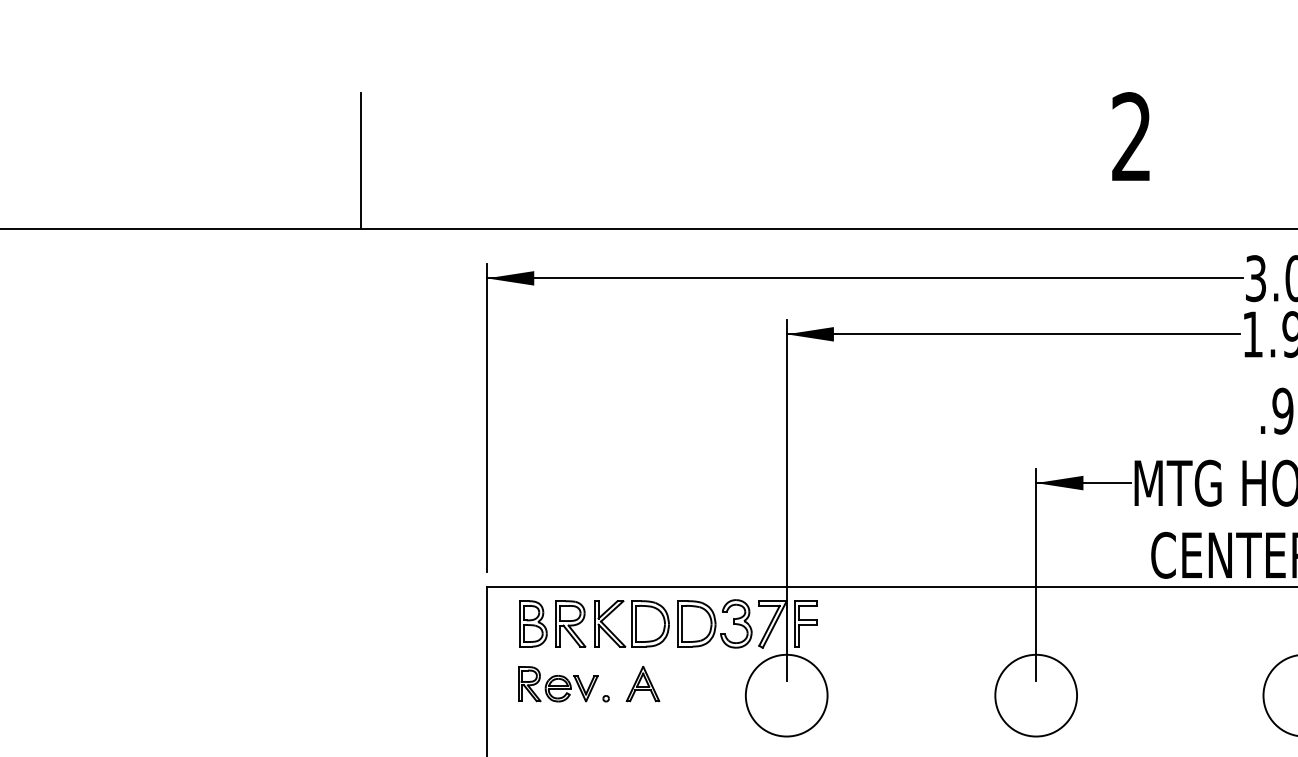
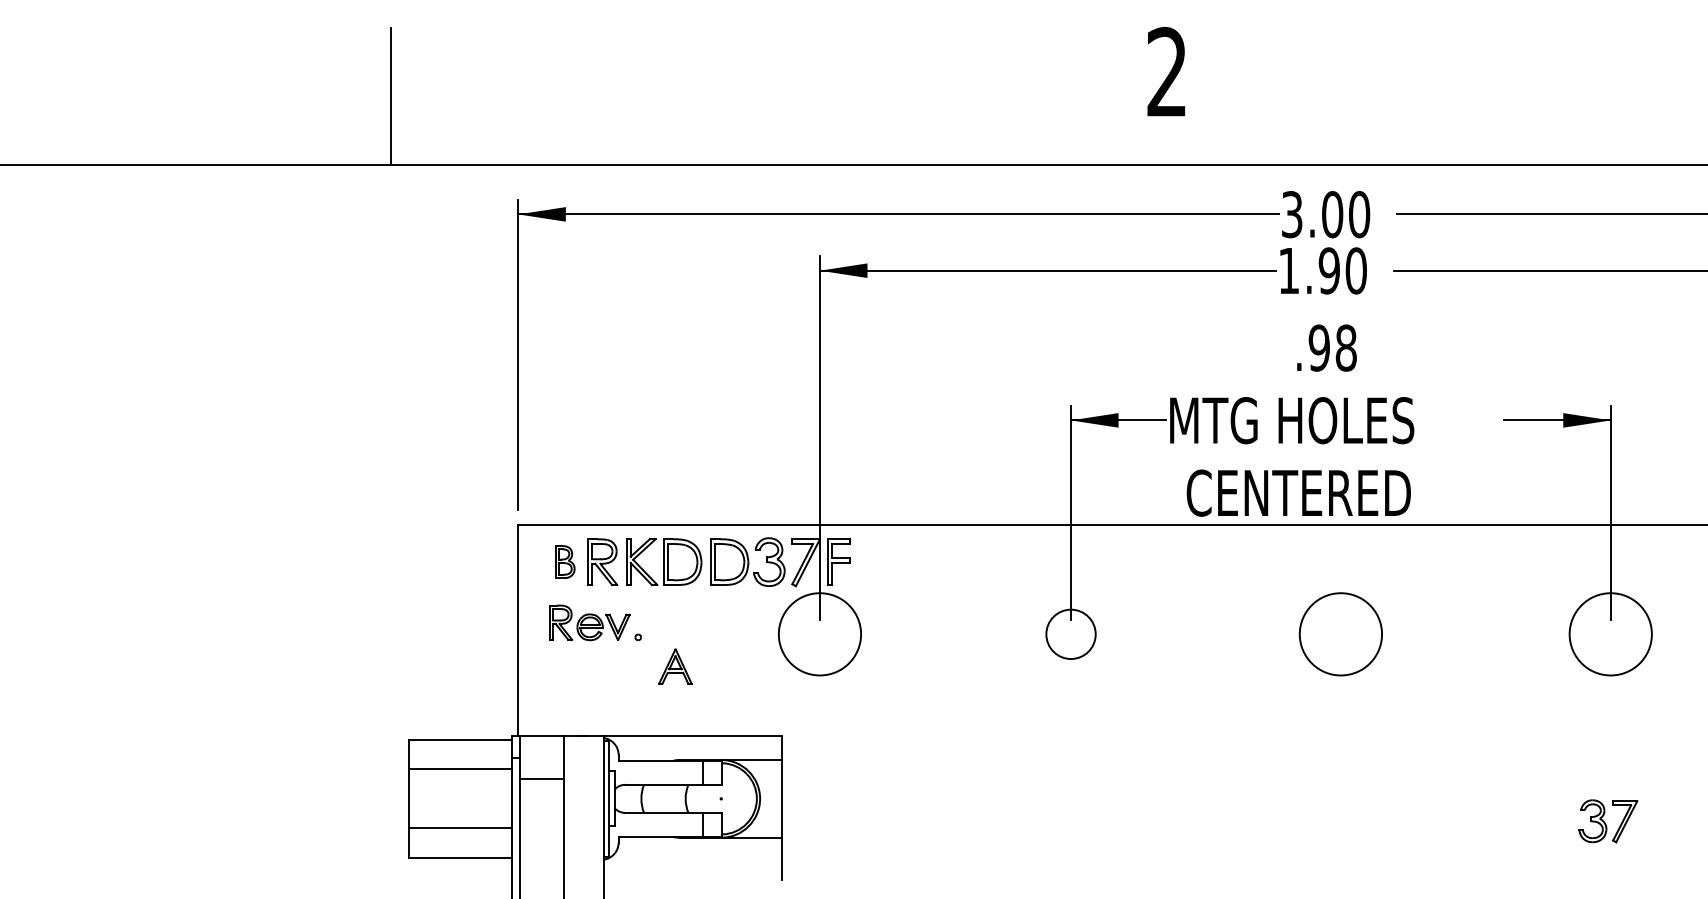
part: (533, 623) -> (565, 561), size x0.7
part: (643, 683) -> (675, 666), moved
circle: (1035, 695) -> (1070, 634), size x0.6

